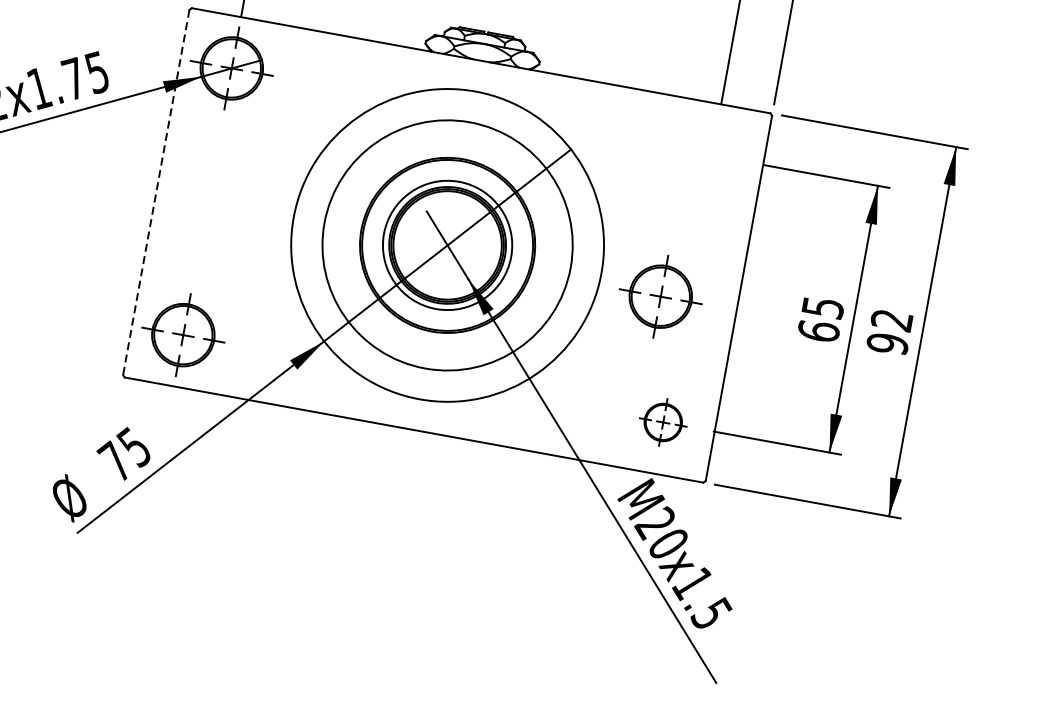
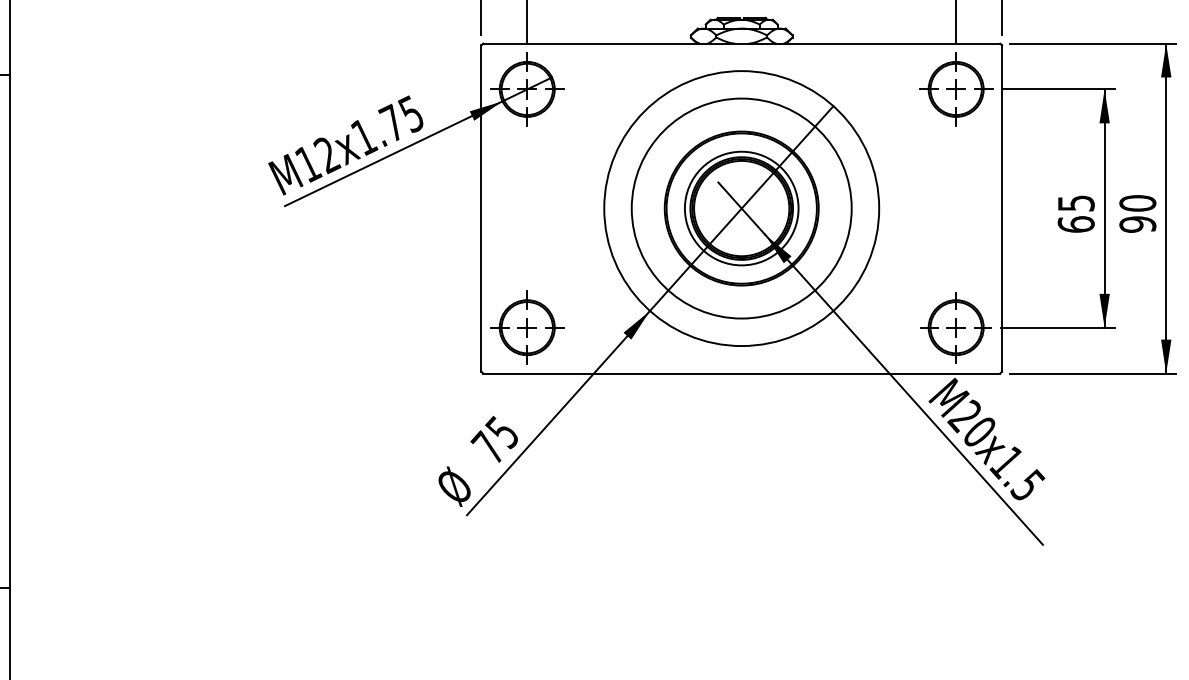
line: (156, 193) -> (481, 209), dashed -> solid
part: (661, 296) -> (956, 89), moved
text: (891, 320) -> (1137, 203), 92 -> 90
part: (662, 422) -> (955, 327), size x1.67

